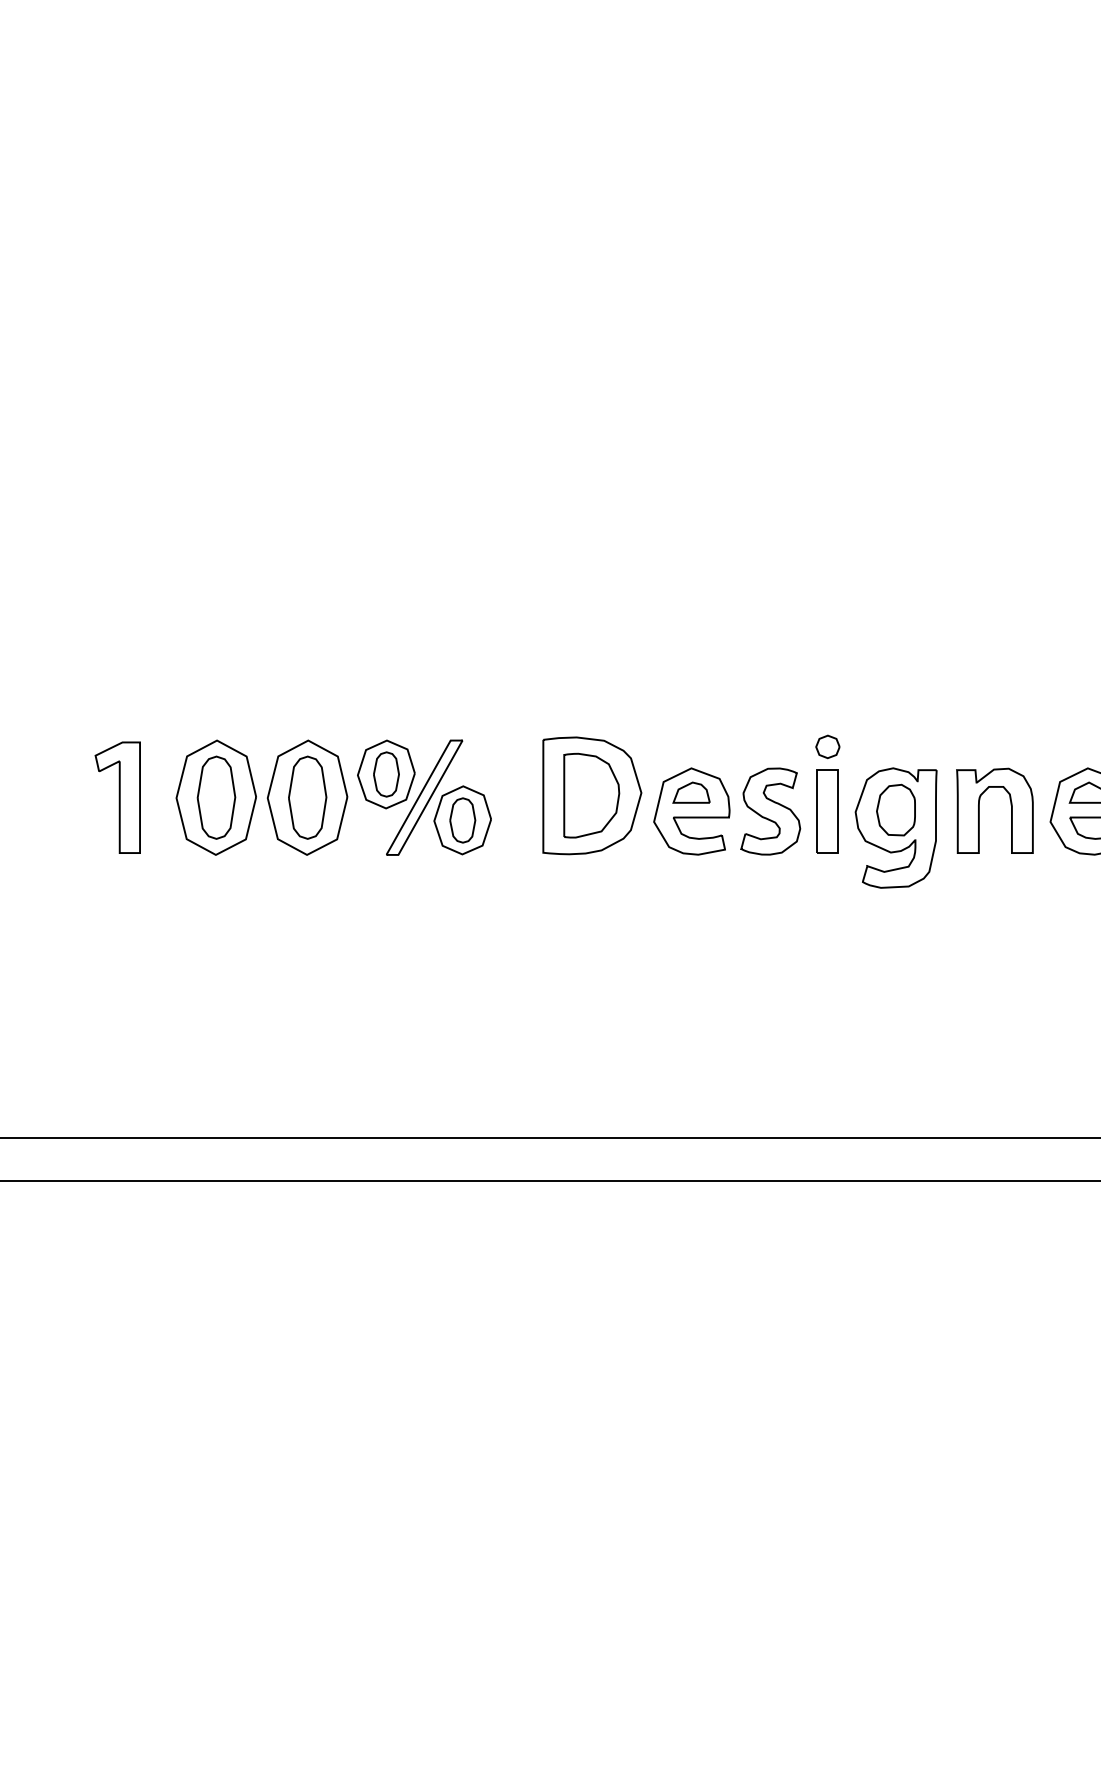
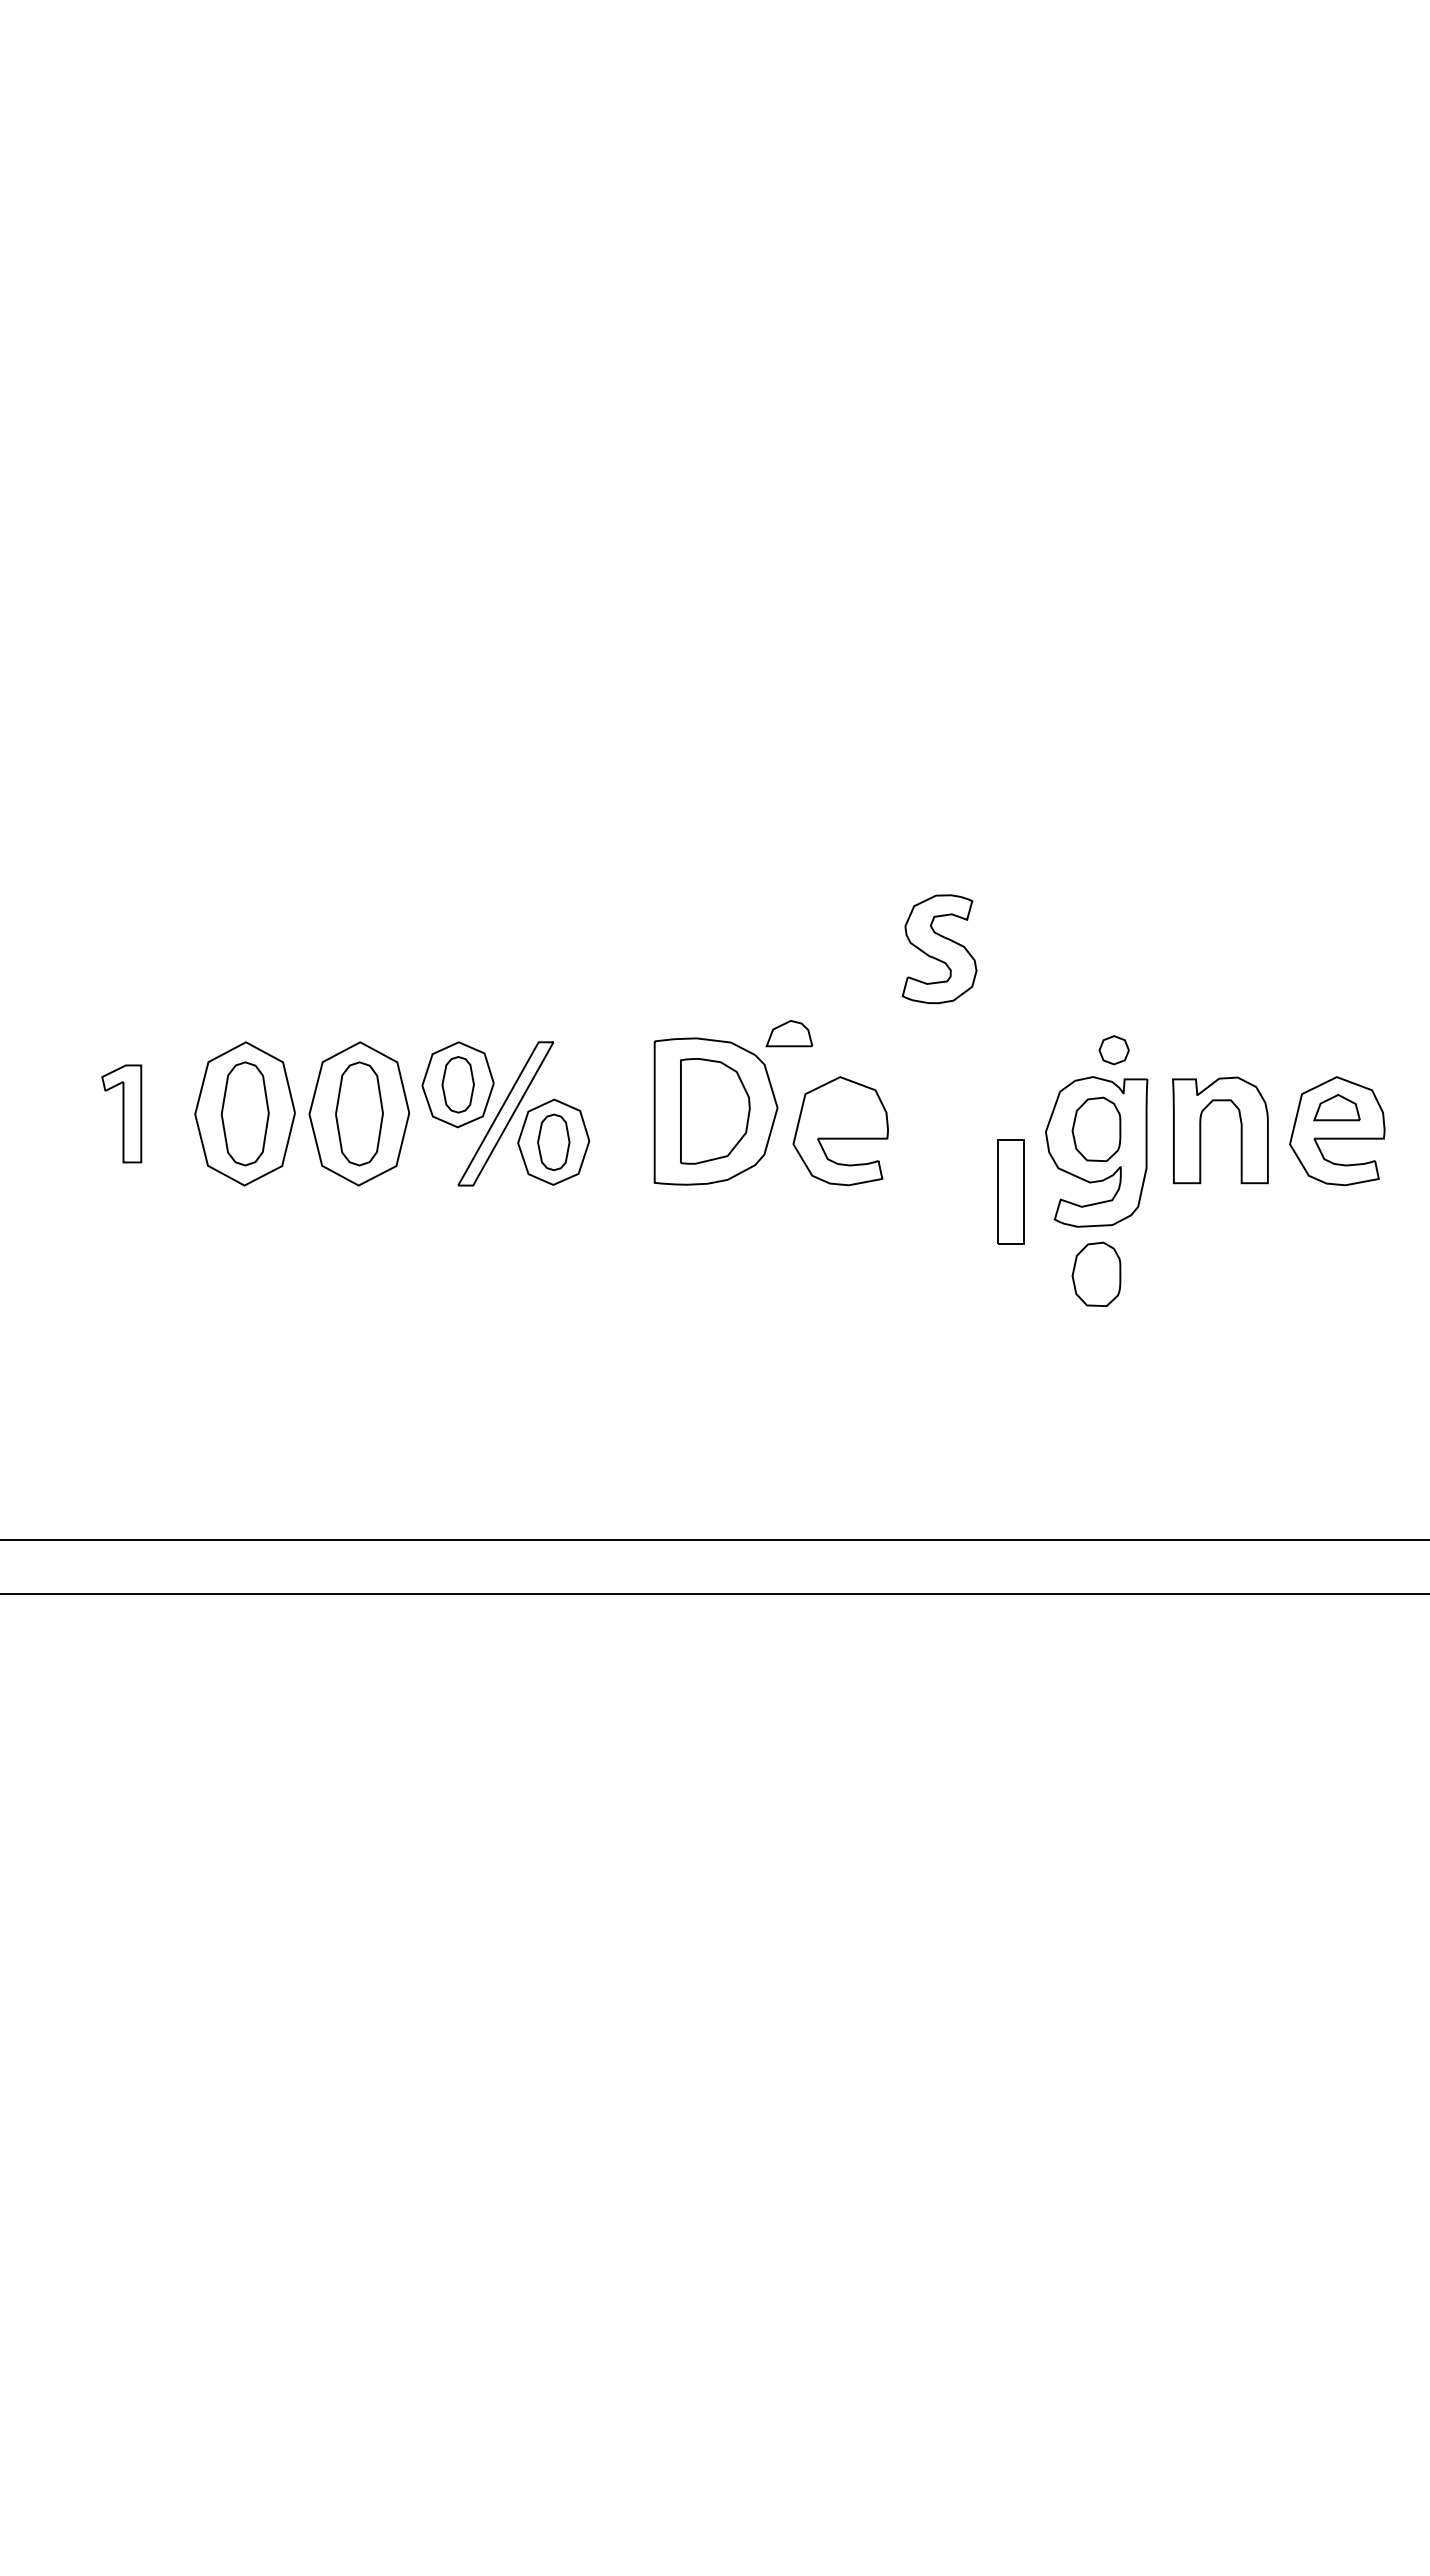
part: (827, 747) -> (1113, 1050), moved
part: (691, 792) -> (789, 1033), moved
part: (117, 797) -> (121, 1113), size x0.7
part: (827, 810) -> (1010, 1191), moved
part: (770, 811) -> (939, 949), moved
part: (896, 925) -> (1096, 1274), added

